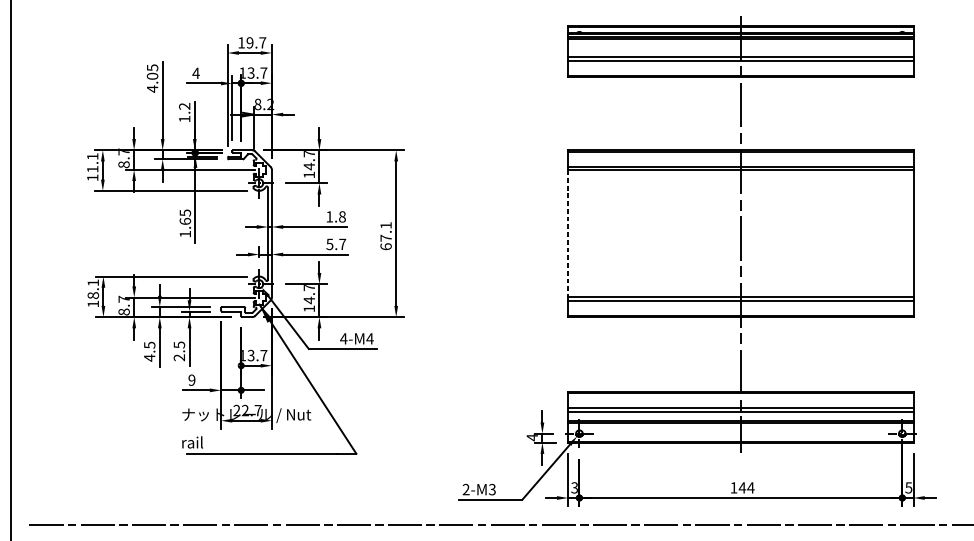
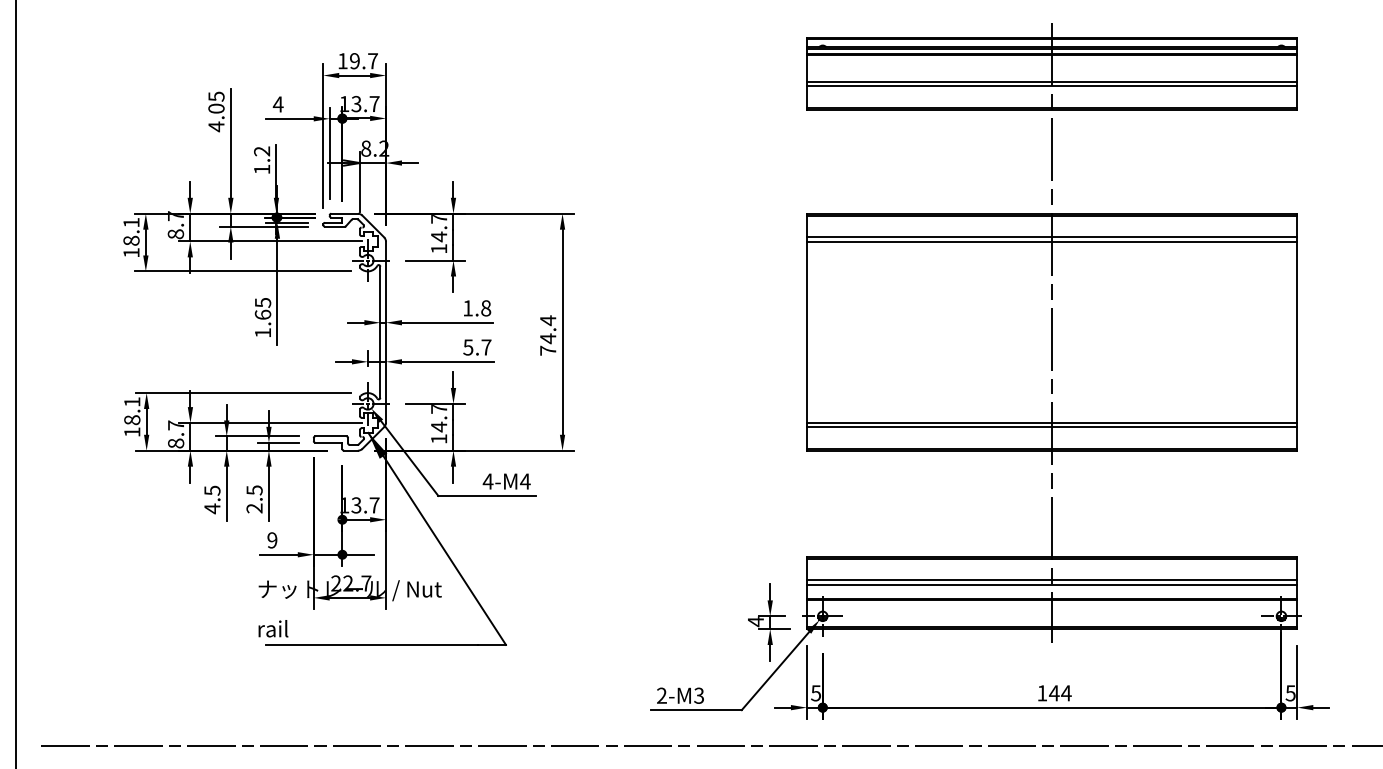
text: (92, 169) -> (131, 240), 11.1 -> 18.1
line: (567, 233) -> (806, 332), dashed -> solid
text: (386, 236) -> (548, 335), 67.1 -> 74.4
text: (574, 487) -> (815, 692), 3 -> 5

